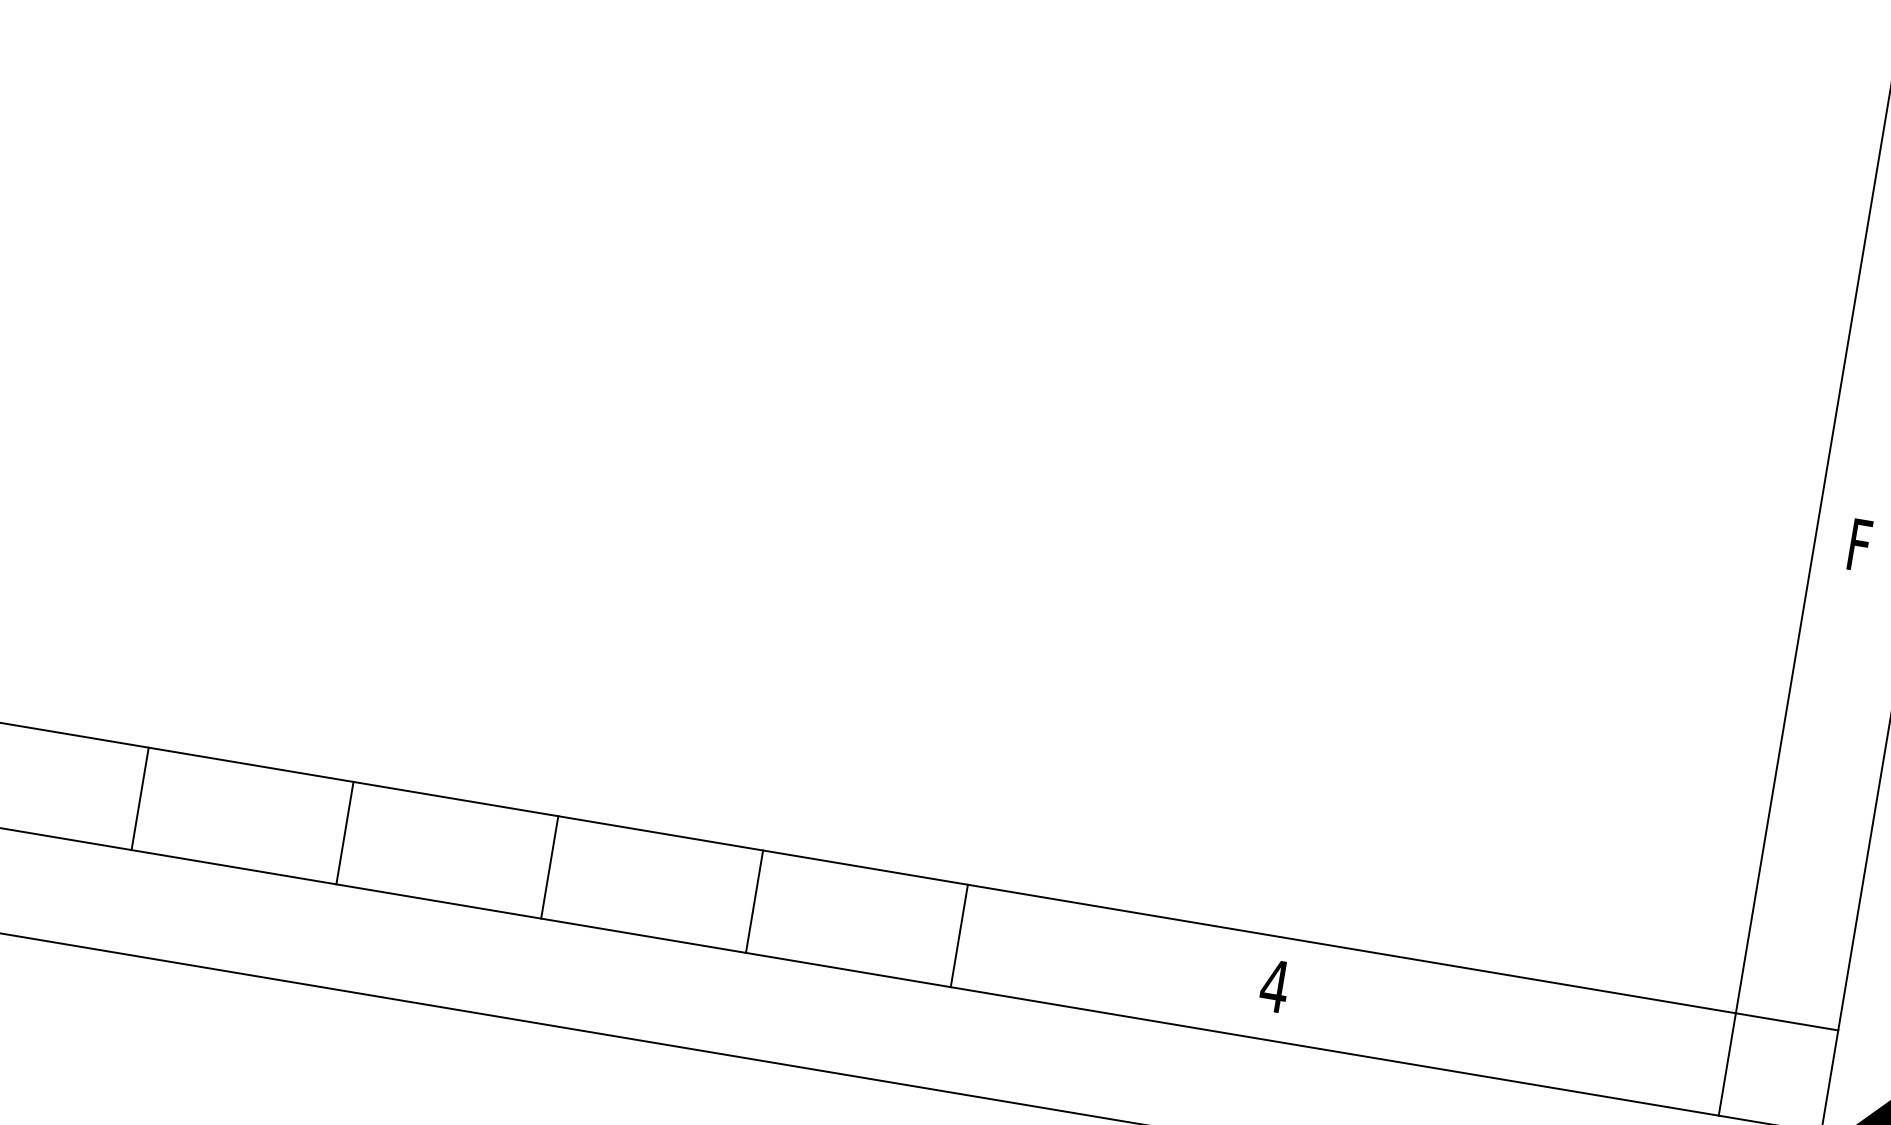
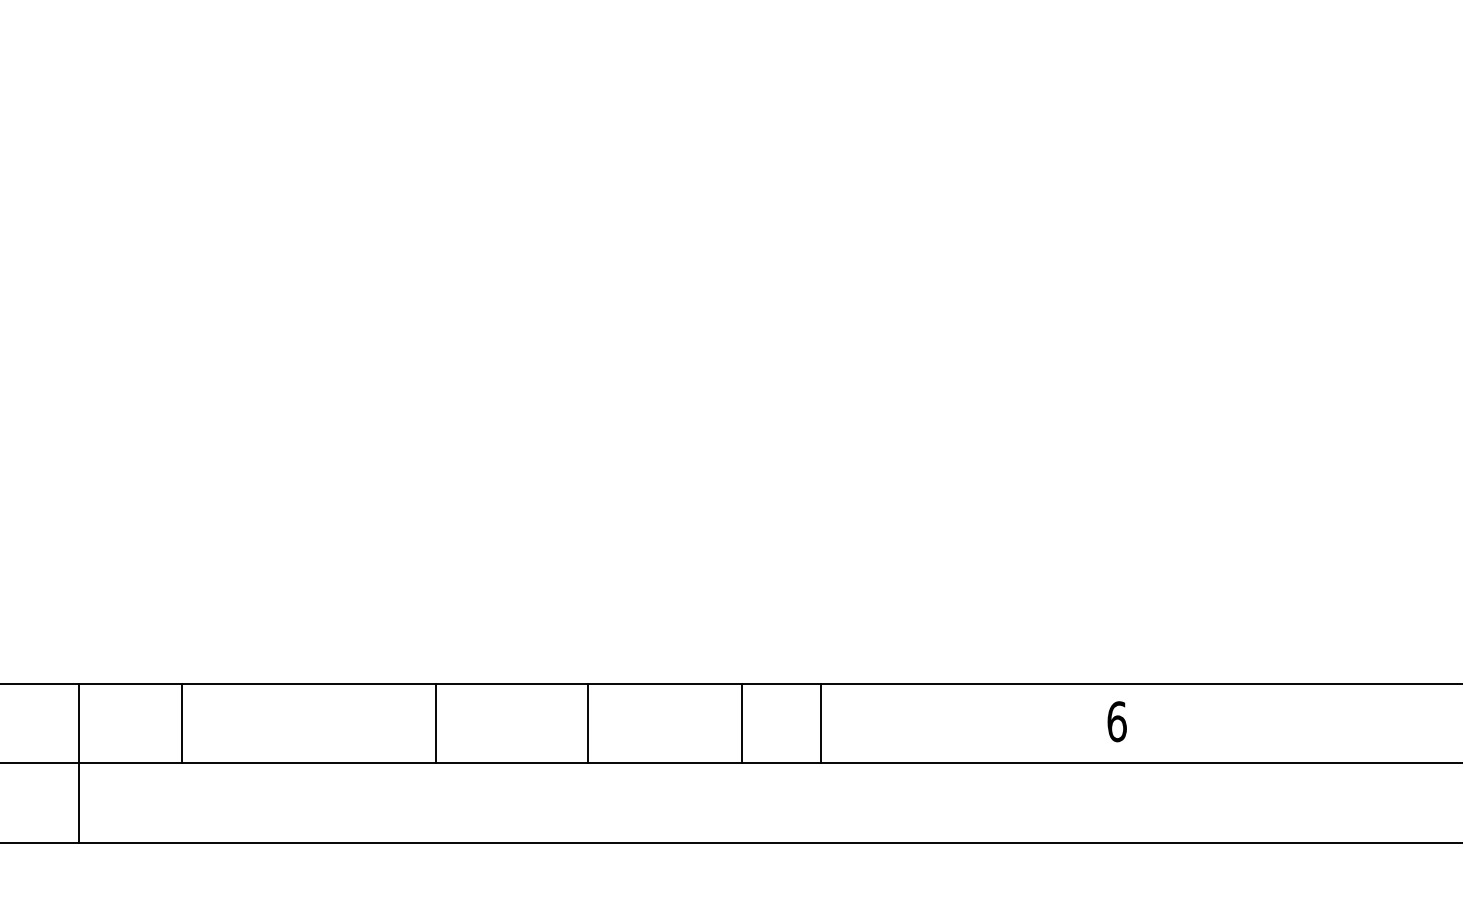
line: (139, 798) -> (181, 723), moved
line: (344, 832) -> (435, 723), moved
line: (549, 867) -> (588, 723), moved
line: (755, 901) -> (742, 723), moved
line: (958, 935) -> (820, 723), moved
text: (1274, 985) -> (1116, 721), 4 -> 6

